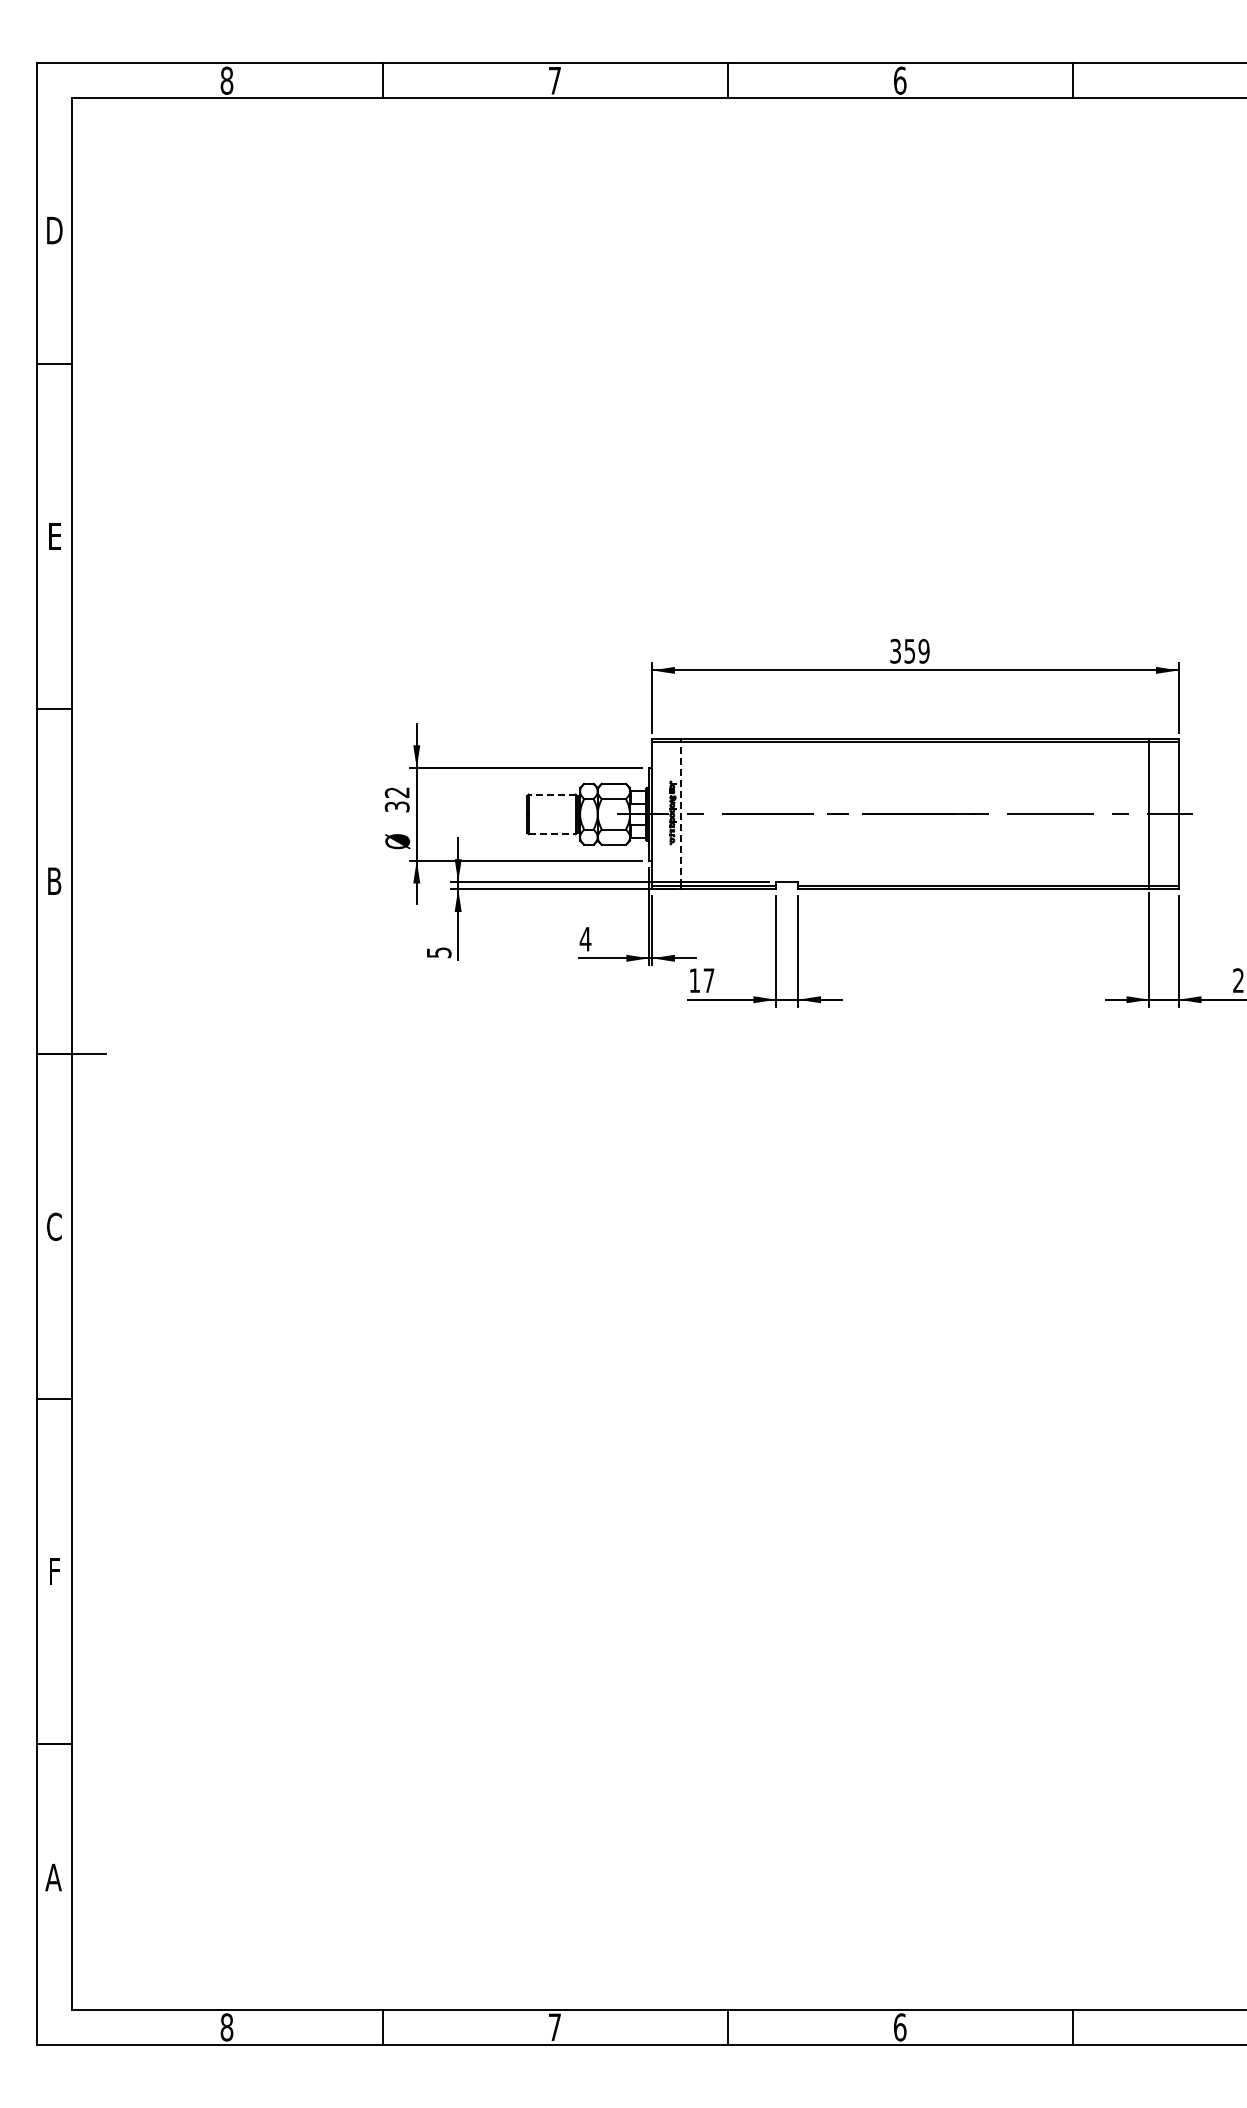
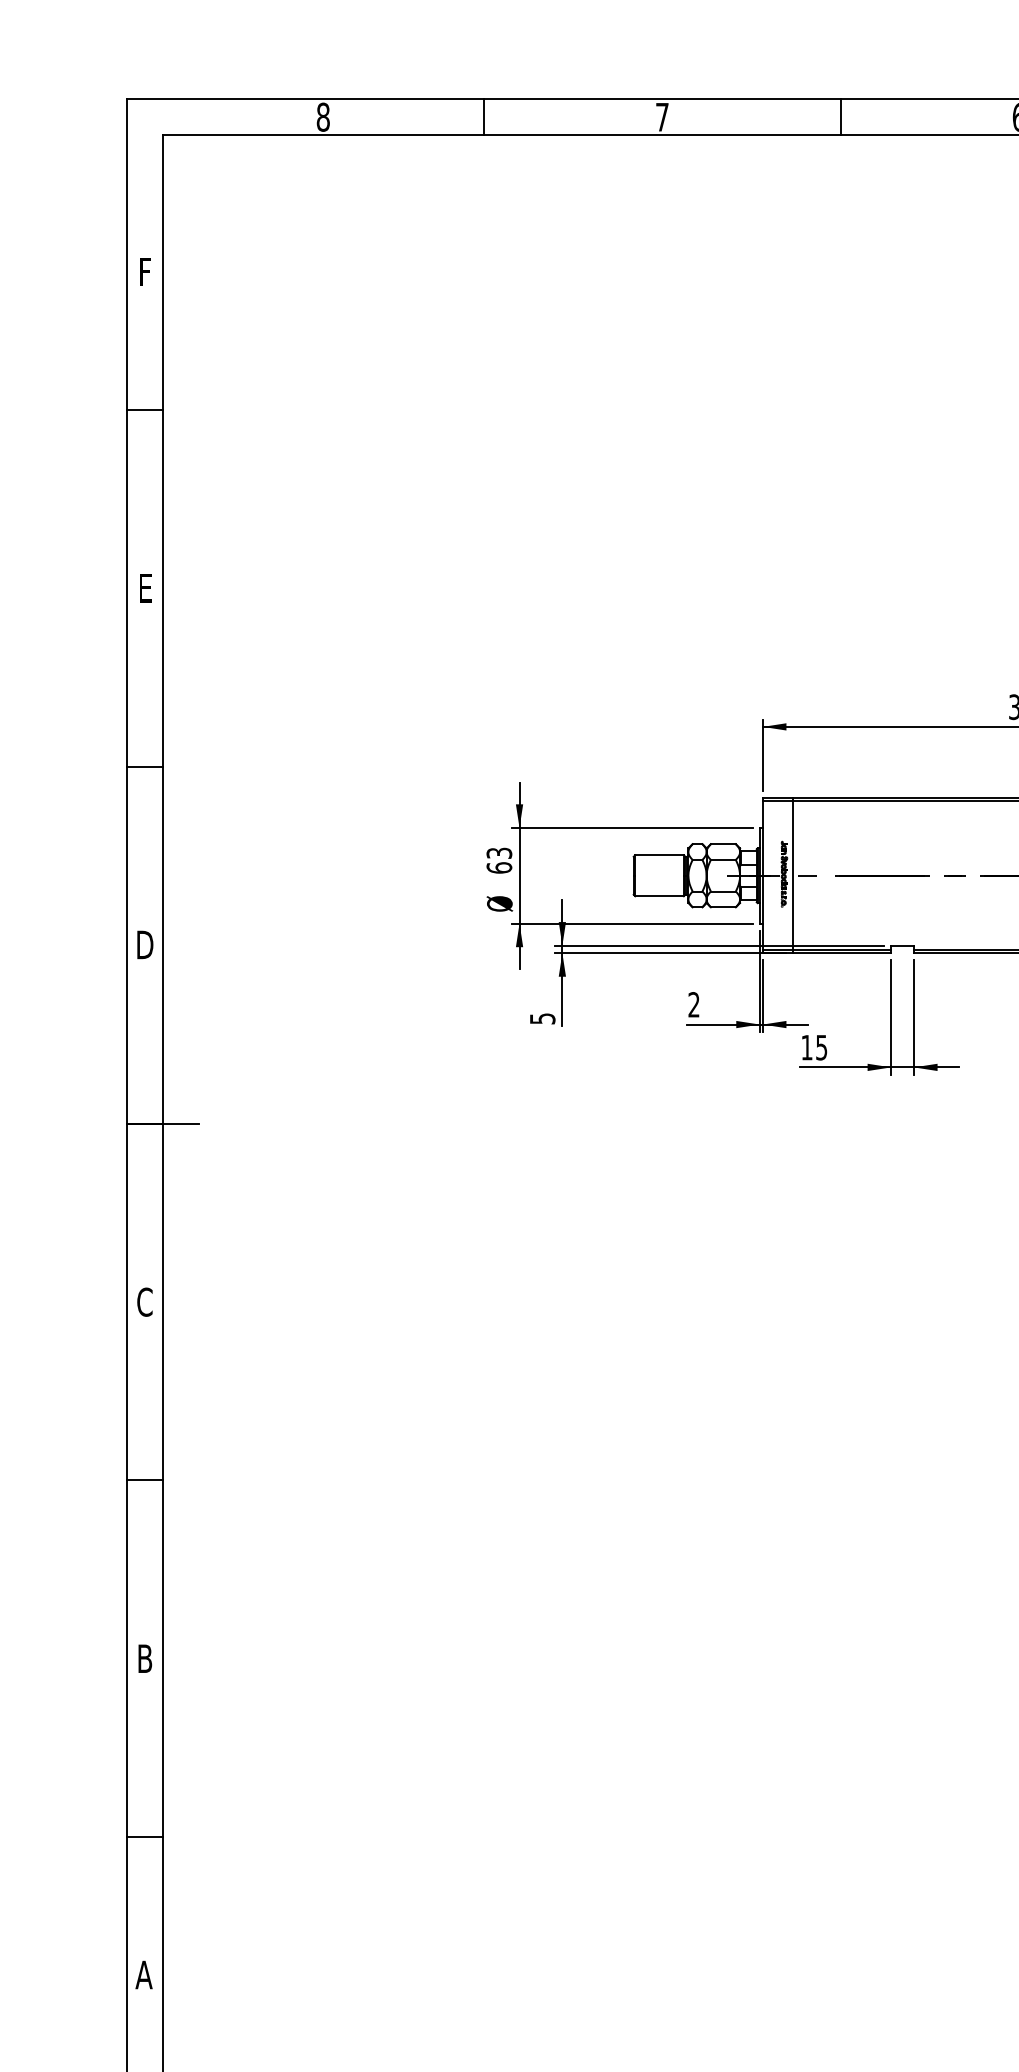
text: (54, 230) -> (144, 272), D -> F
line: (552, 794) -> (659, 855), dashed -> solid
text: (396, 799) -> (498, 860), 32 -> 63
line: (681, 814) -> (793, 875), dashed -> solid
line: (552, 834) -> (659, 896), dashed -> solid
text: (54, 880) -> (144, 944), B -> D
text: (585, 938) -> (693, 1004), 4 -> 2
text: (708, 980) -> (821, 1047), 17 -> 15
text: (54, 1571) -> (144, 1658), F -> B

